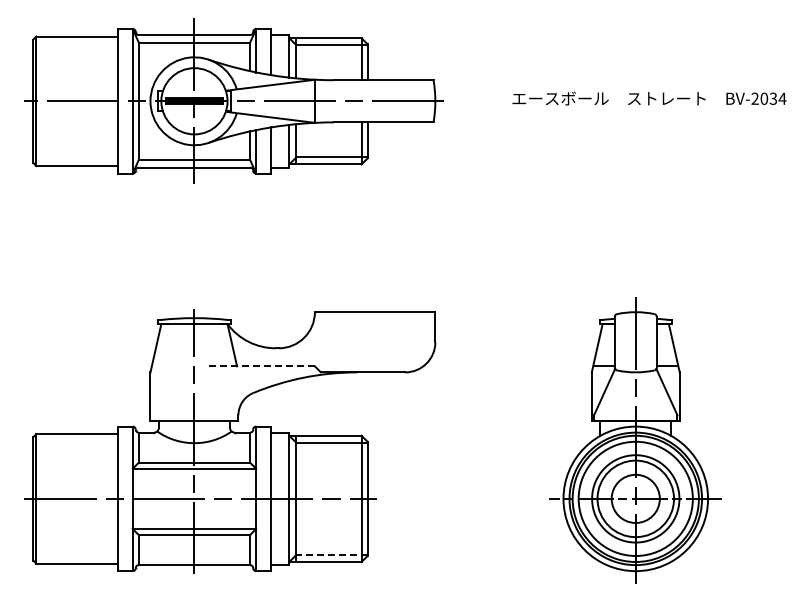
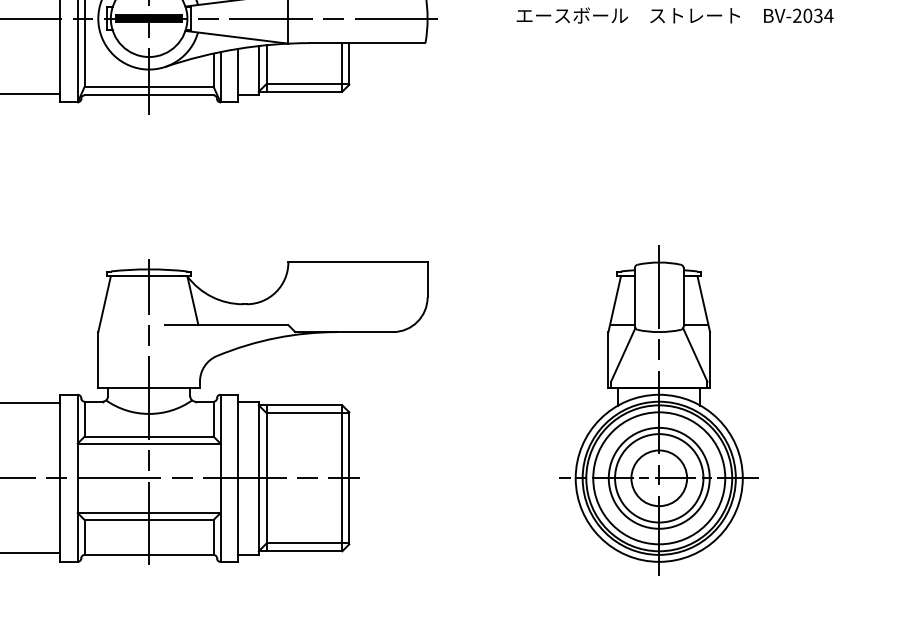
line: (261, 366) -> (226, 325), dashed -> solid
line: (332, 554) -> (308, 542), dashed -> solid

